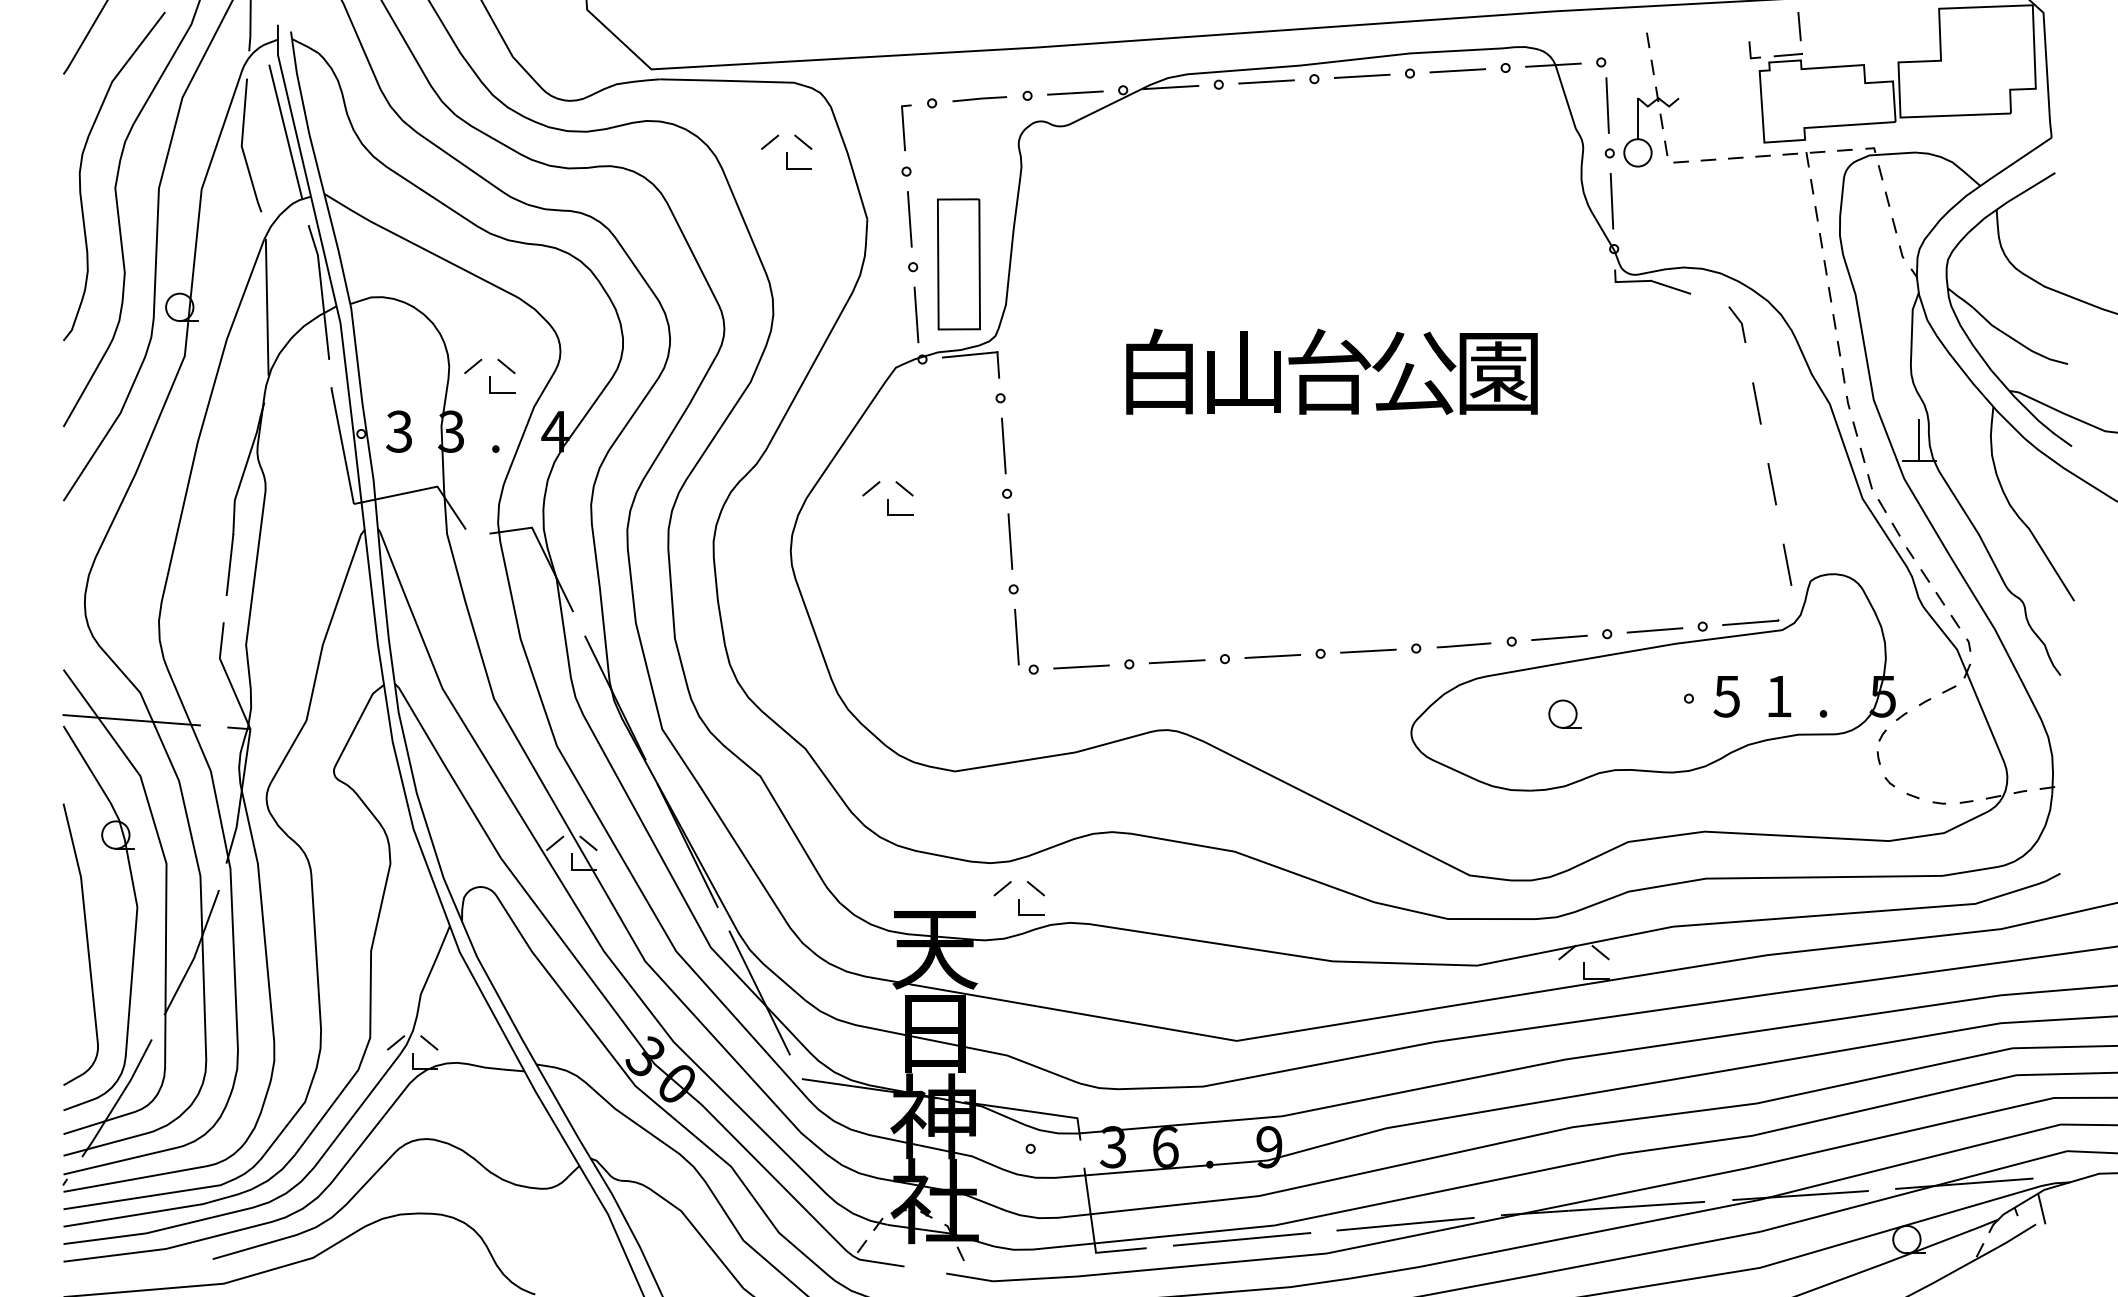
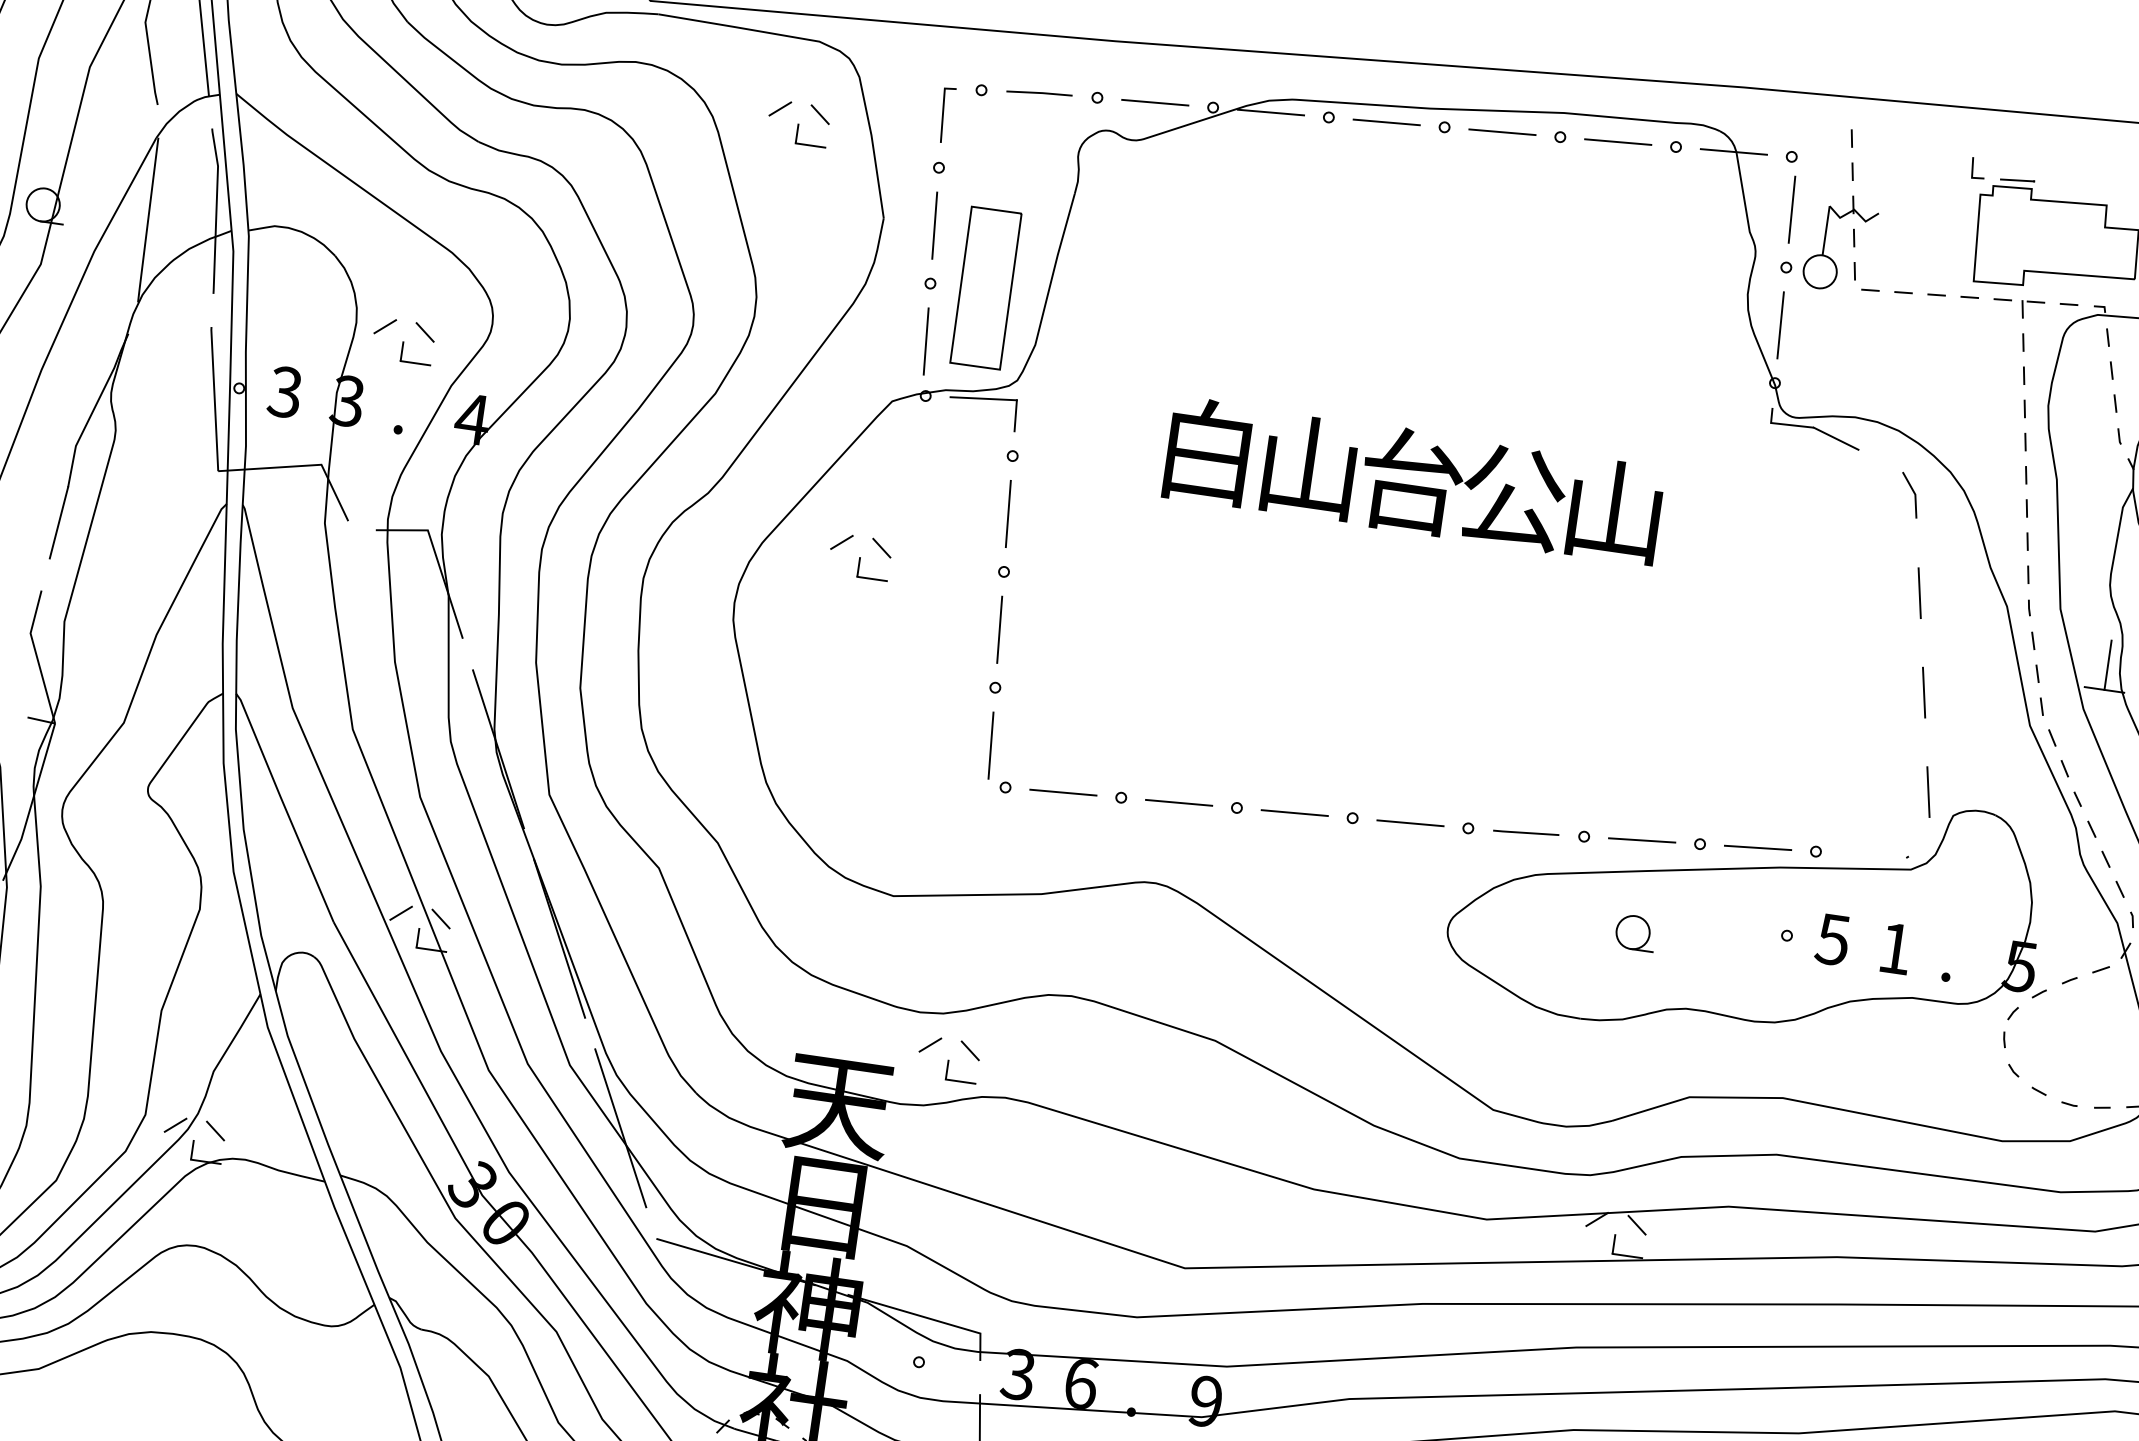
line: (1799, 26) -> (2035, 148), removed
text: (1498, 372) -> (1614, 511), 園 -> 山
line: (1750, 622) -> (1874, 854), removed

